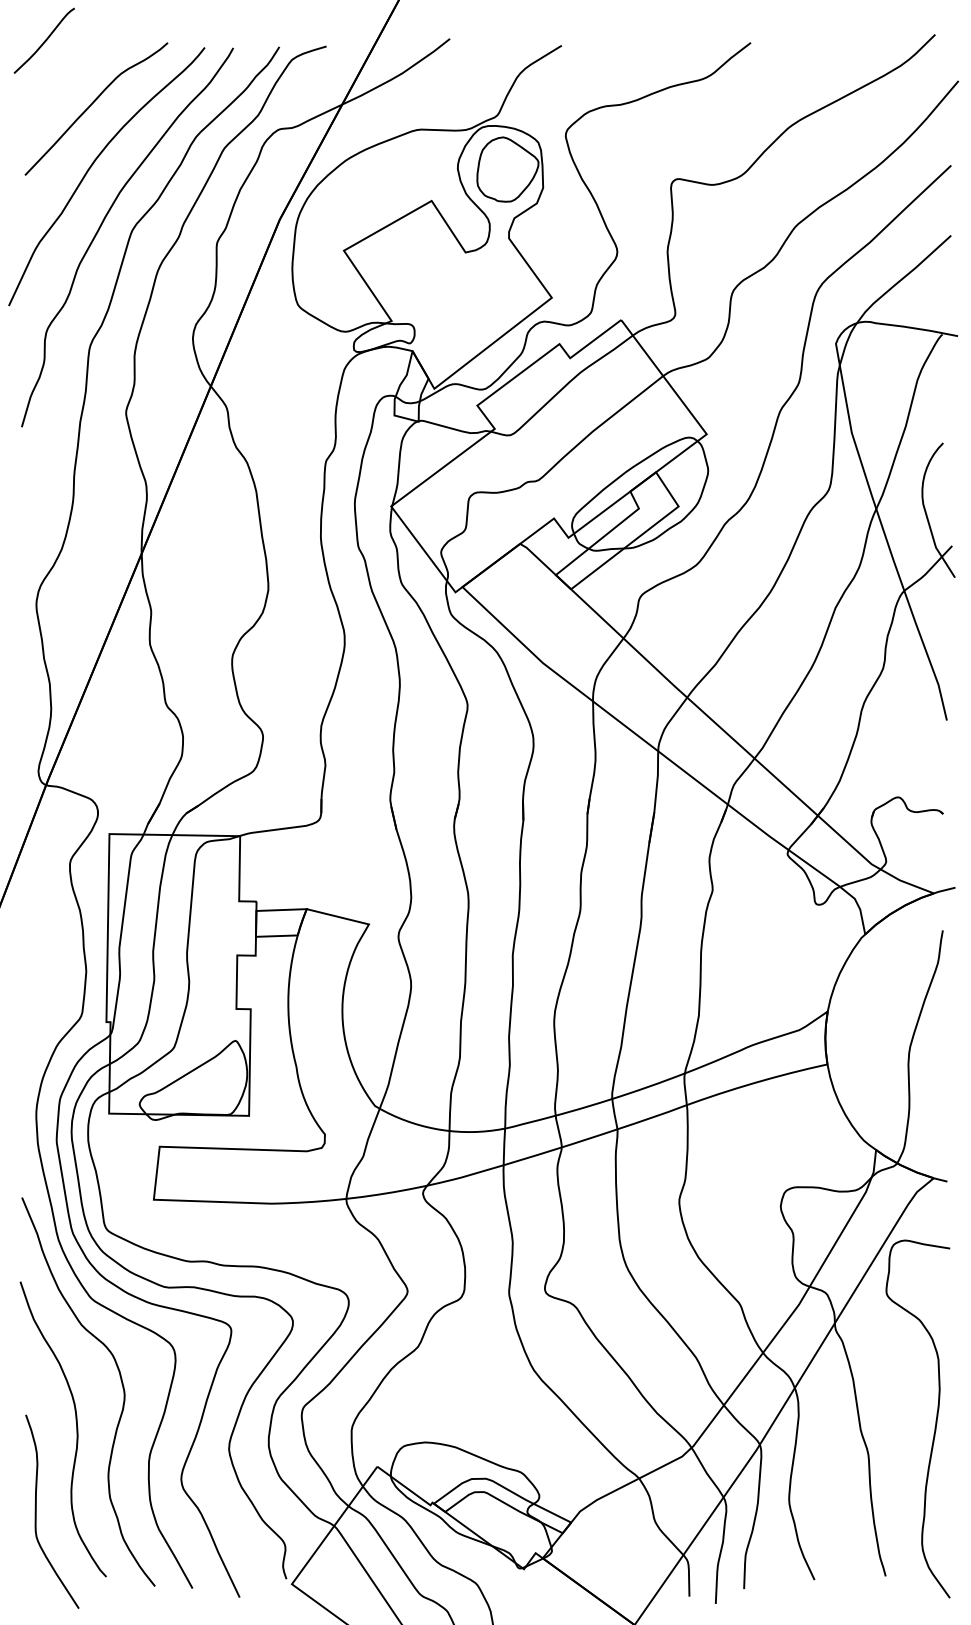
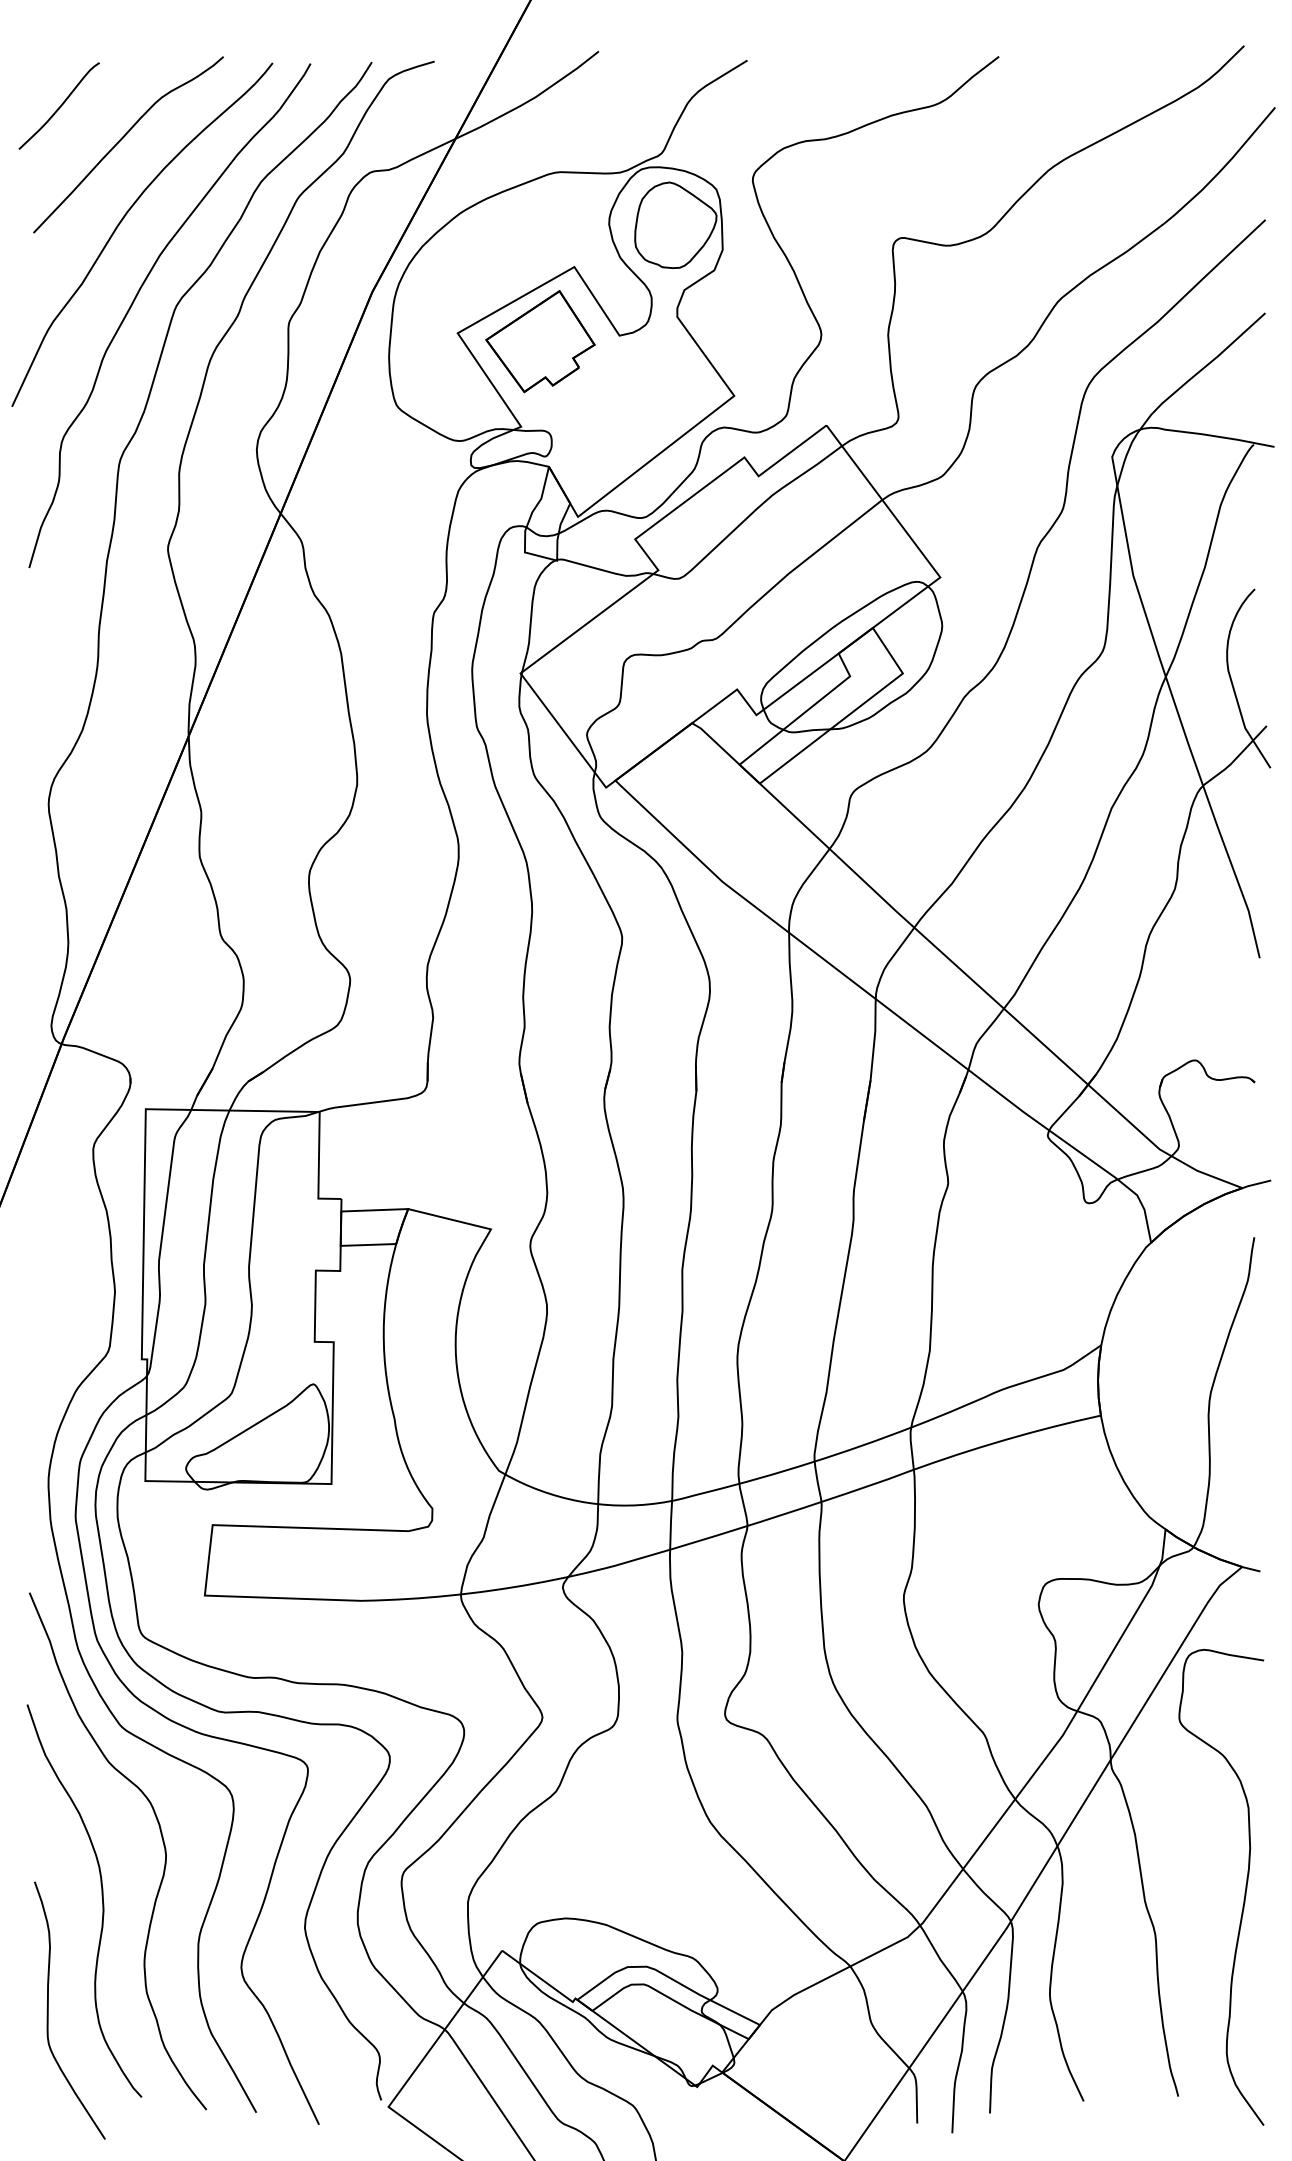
curve: (44, 41) -> (59, 106), moved
part: (406, 256) -> (540, 341), added

